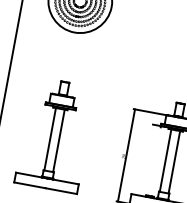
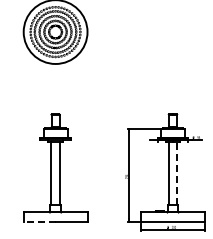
line: (174, 162) -> (177, 173), solid -> dashed
line: (29, 185) -> (39, 222), solid -> dashed

